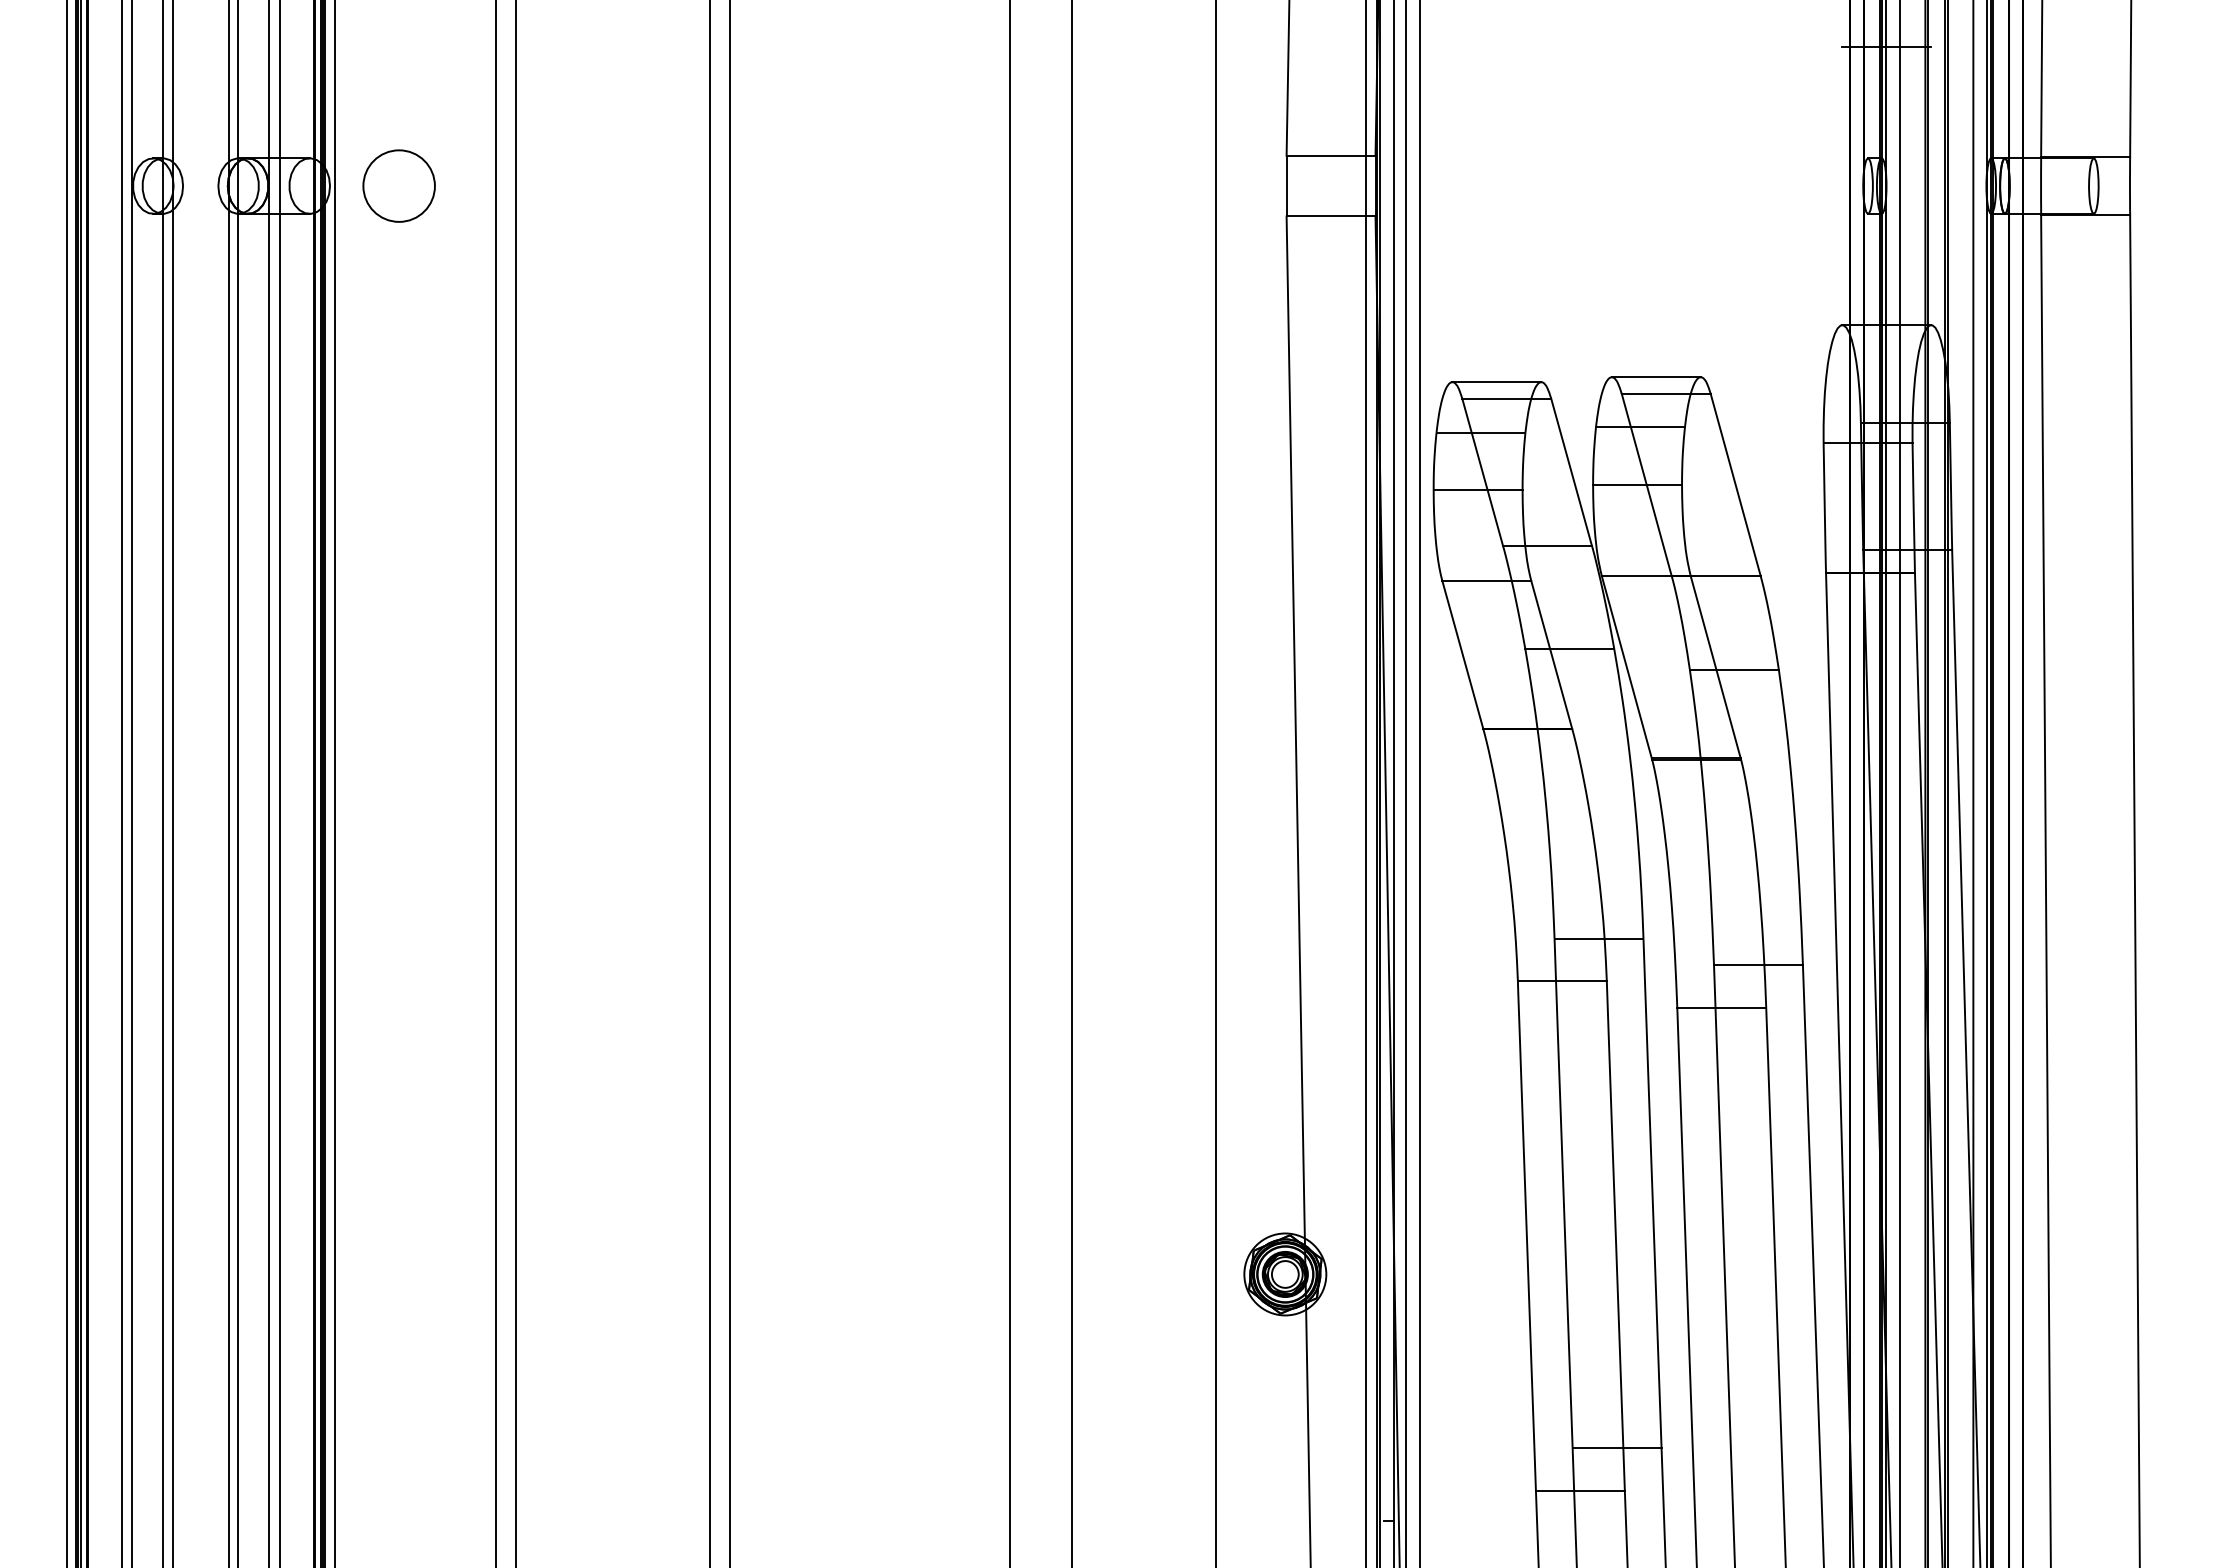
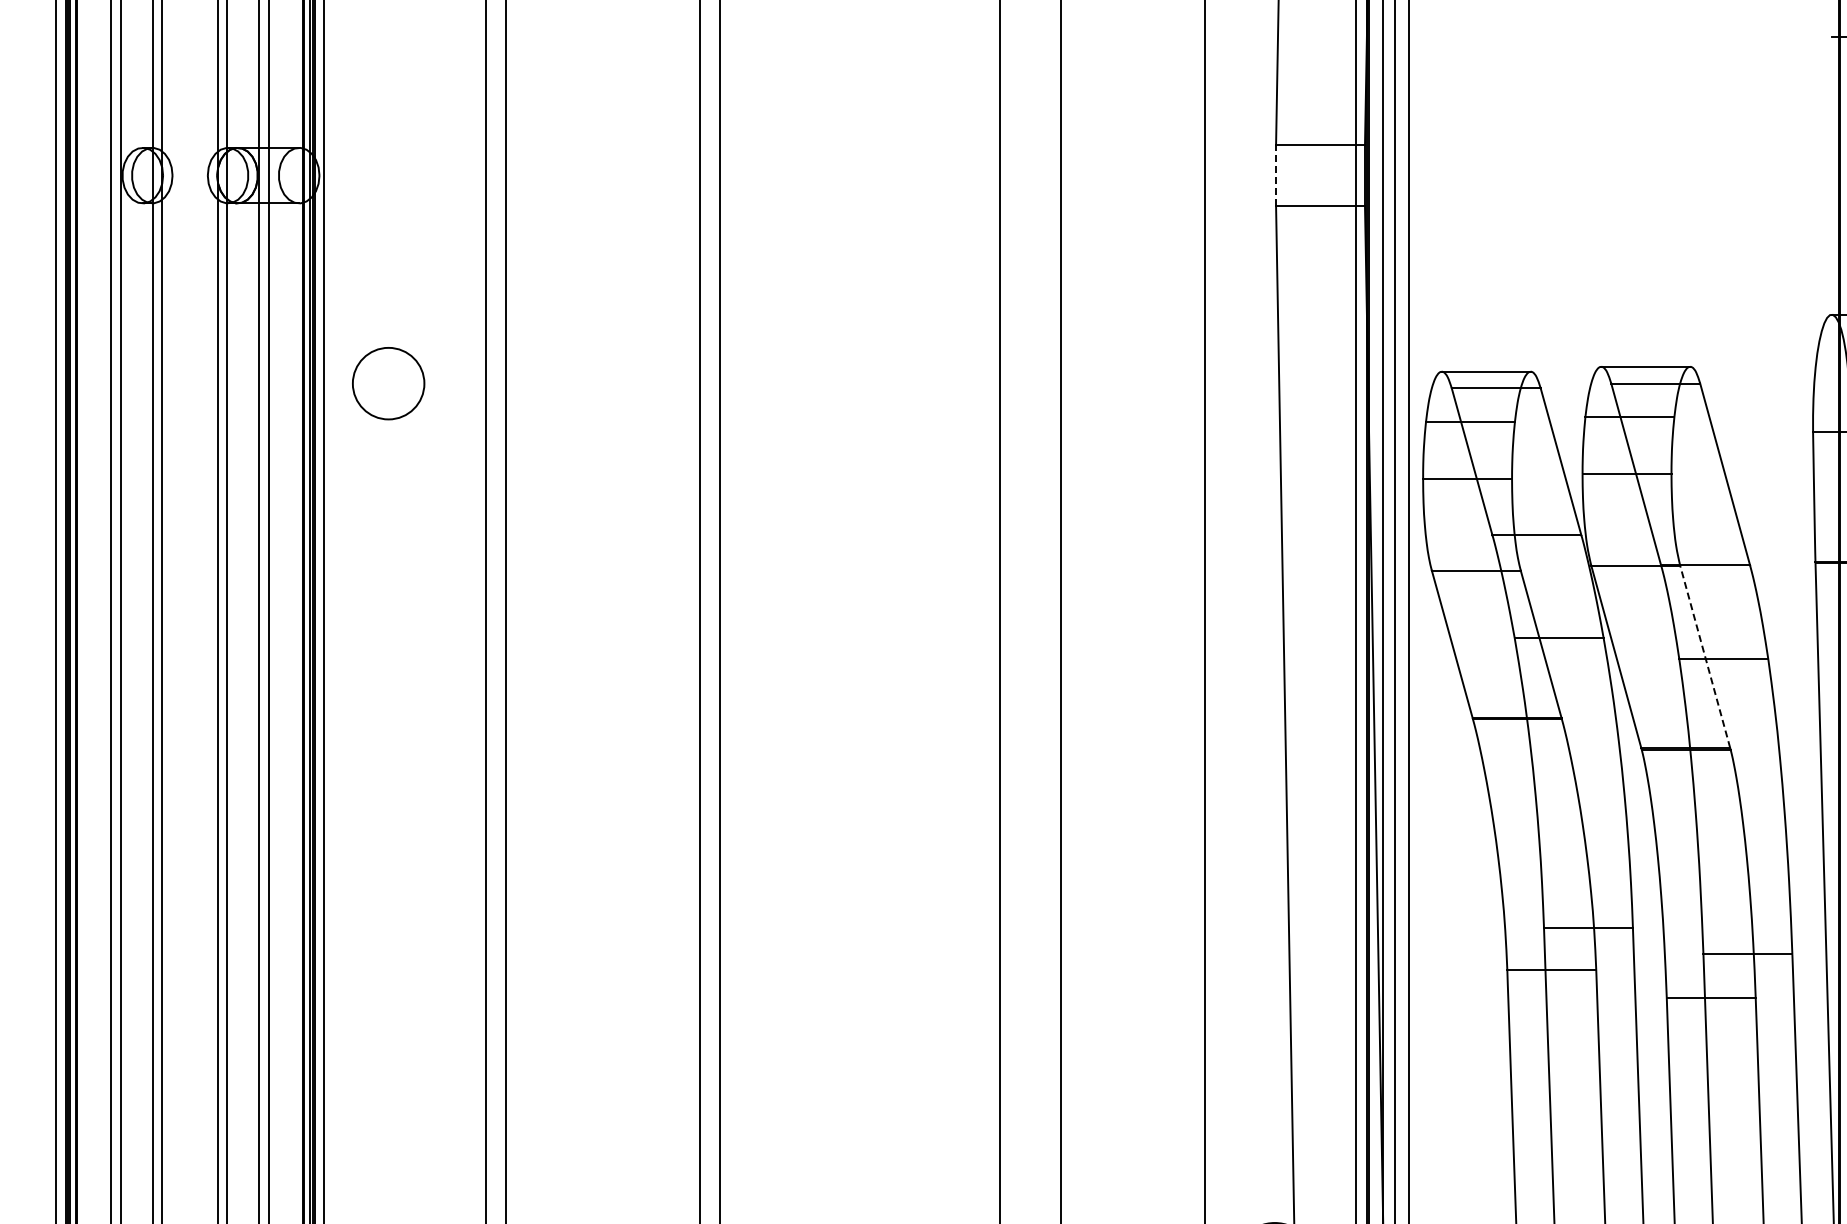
circle: (398, 185) -> (387, 383), moved
line: (1286, 185) -> (1275, 175), solid -> dashed
line: (1715, 667) -> (1704, 657), solid -> dashed

